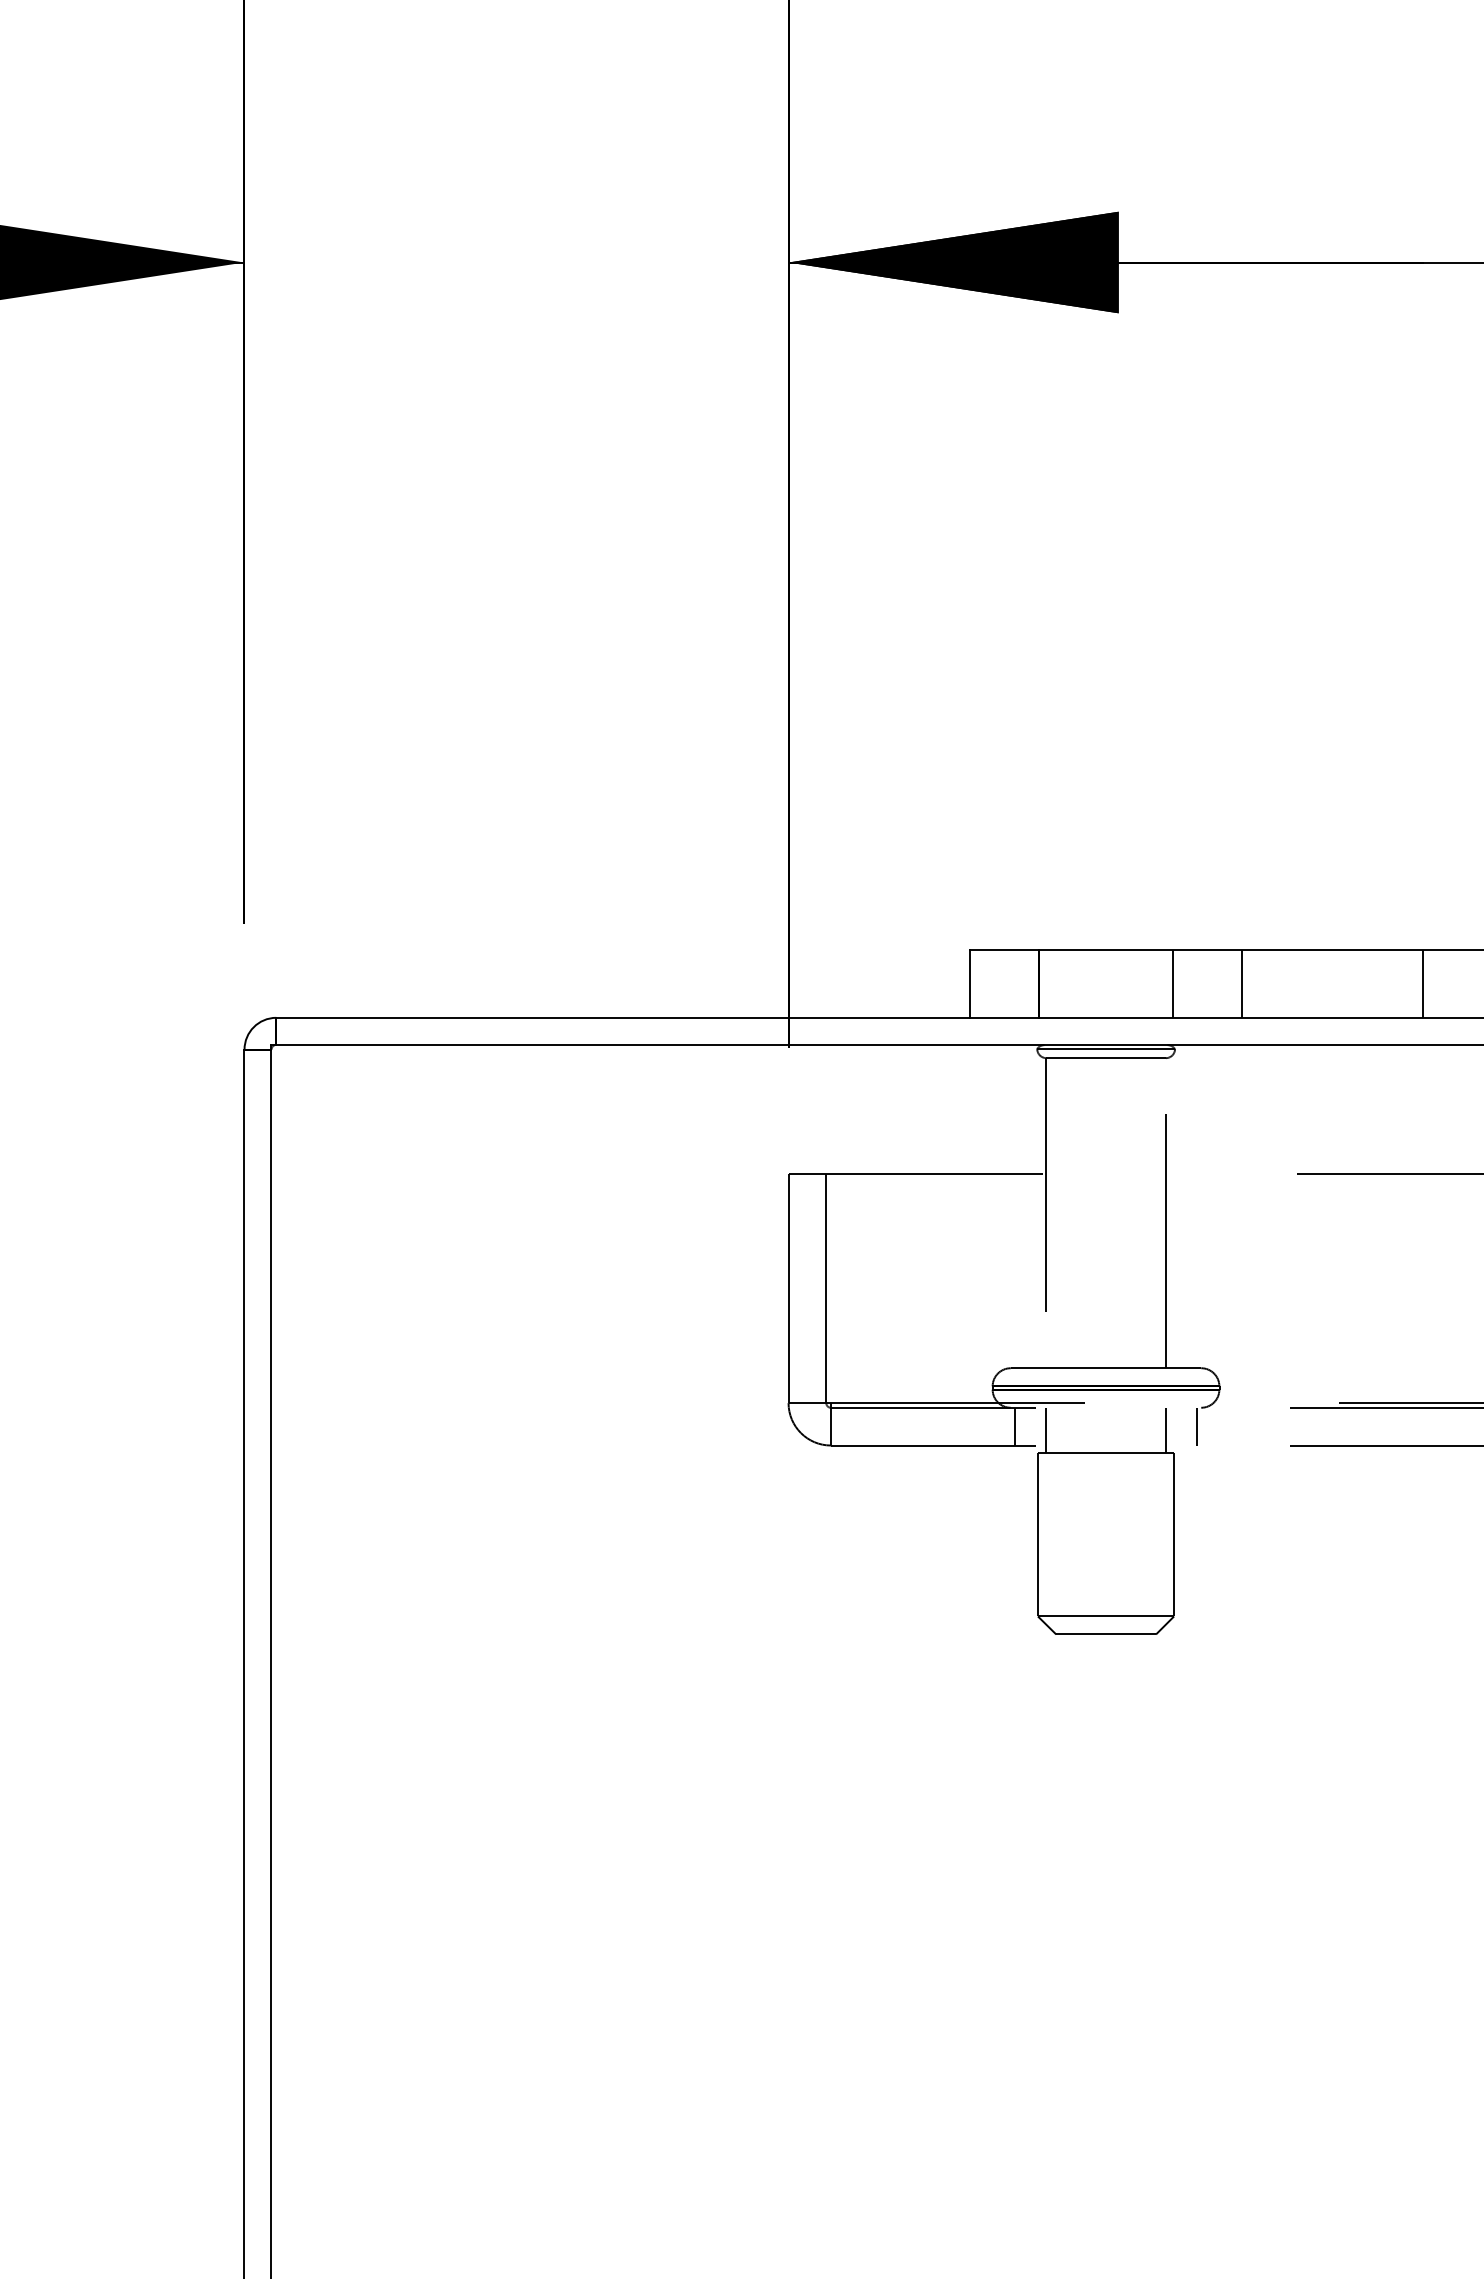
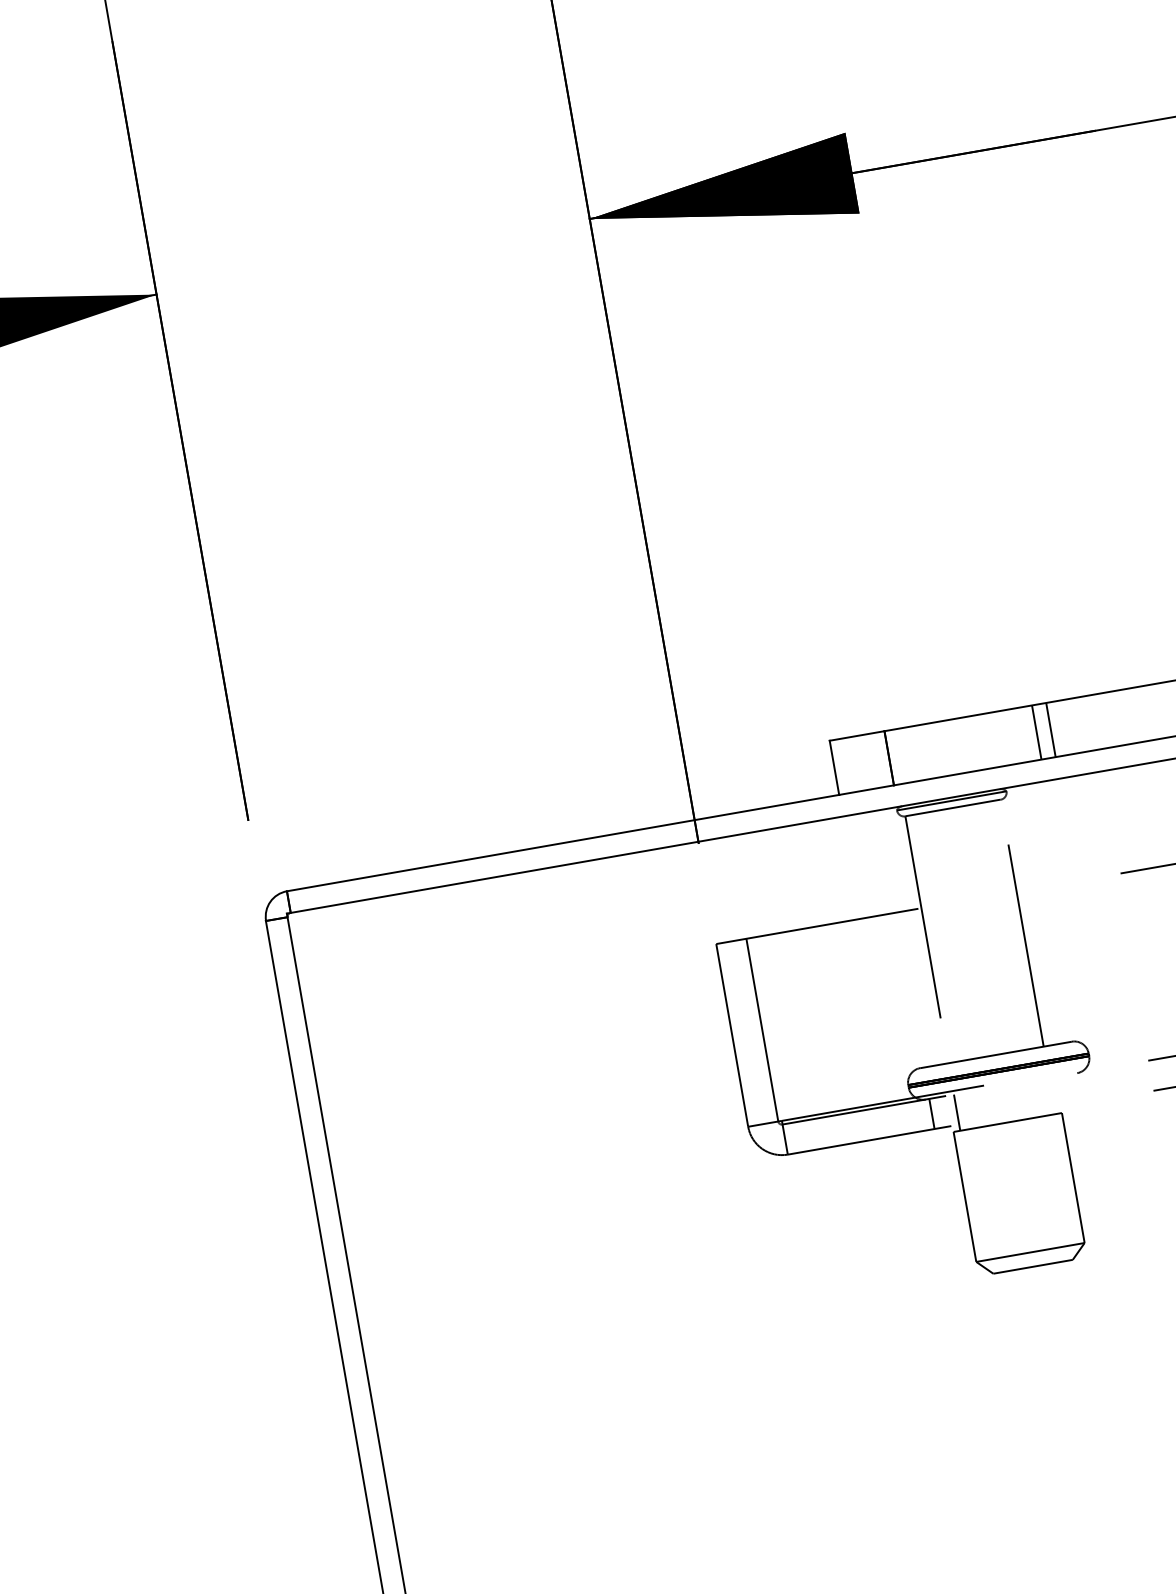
line: (1173, 983) -> (1036, 732), moved
line: (1196, 1426) -> (1076, 1088), removed
line: (1165, 1430) -> (1051, 1096), removed

